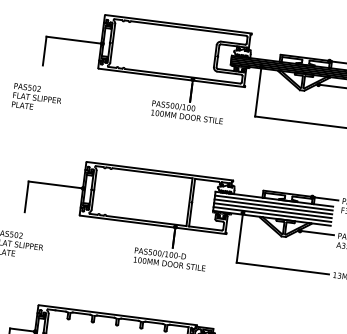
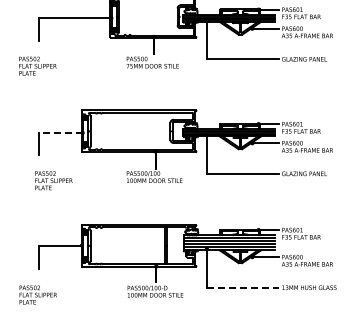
line: (74, 39) -> (60, 132), solid -> dashed
text: (36, 97) -> (53, 180), moved
line: (282, 268) -> (242, 287), solid -> dashed

